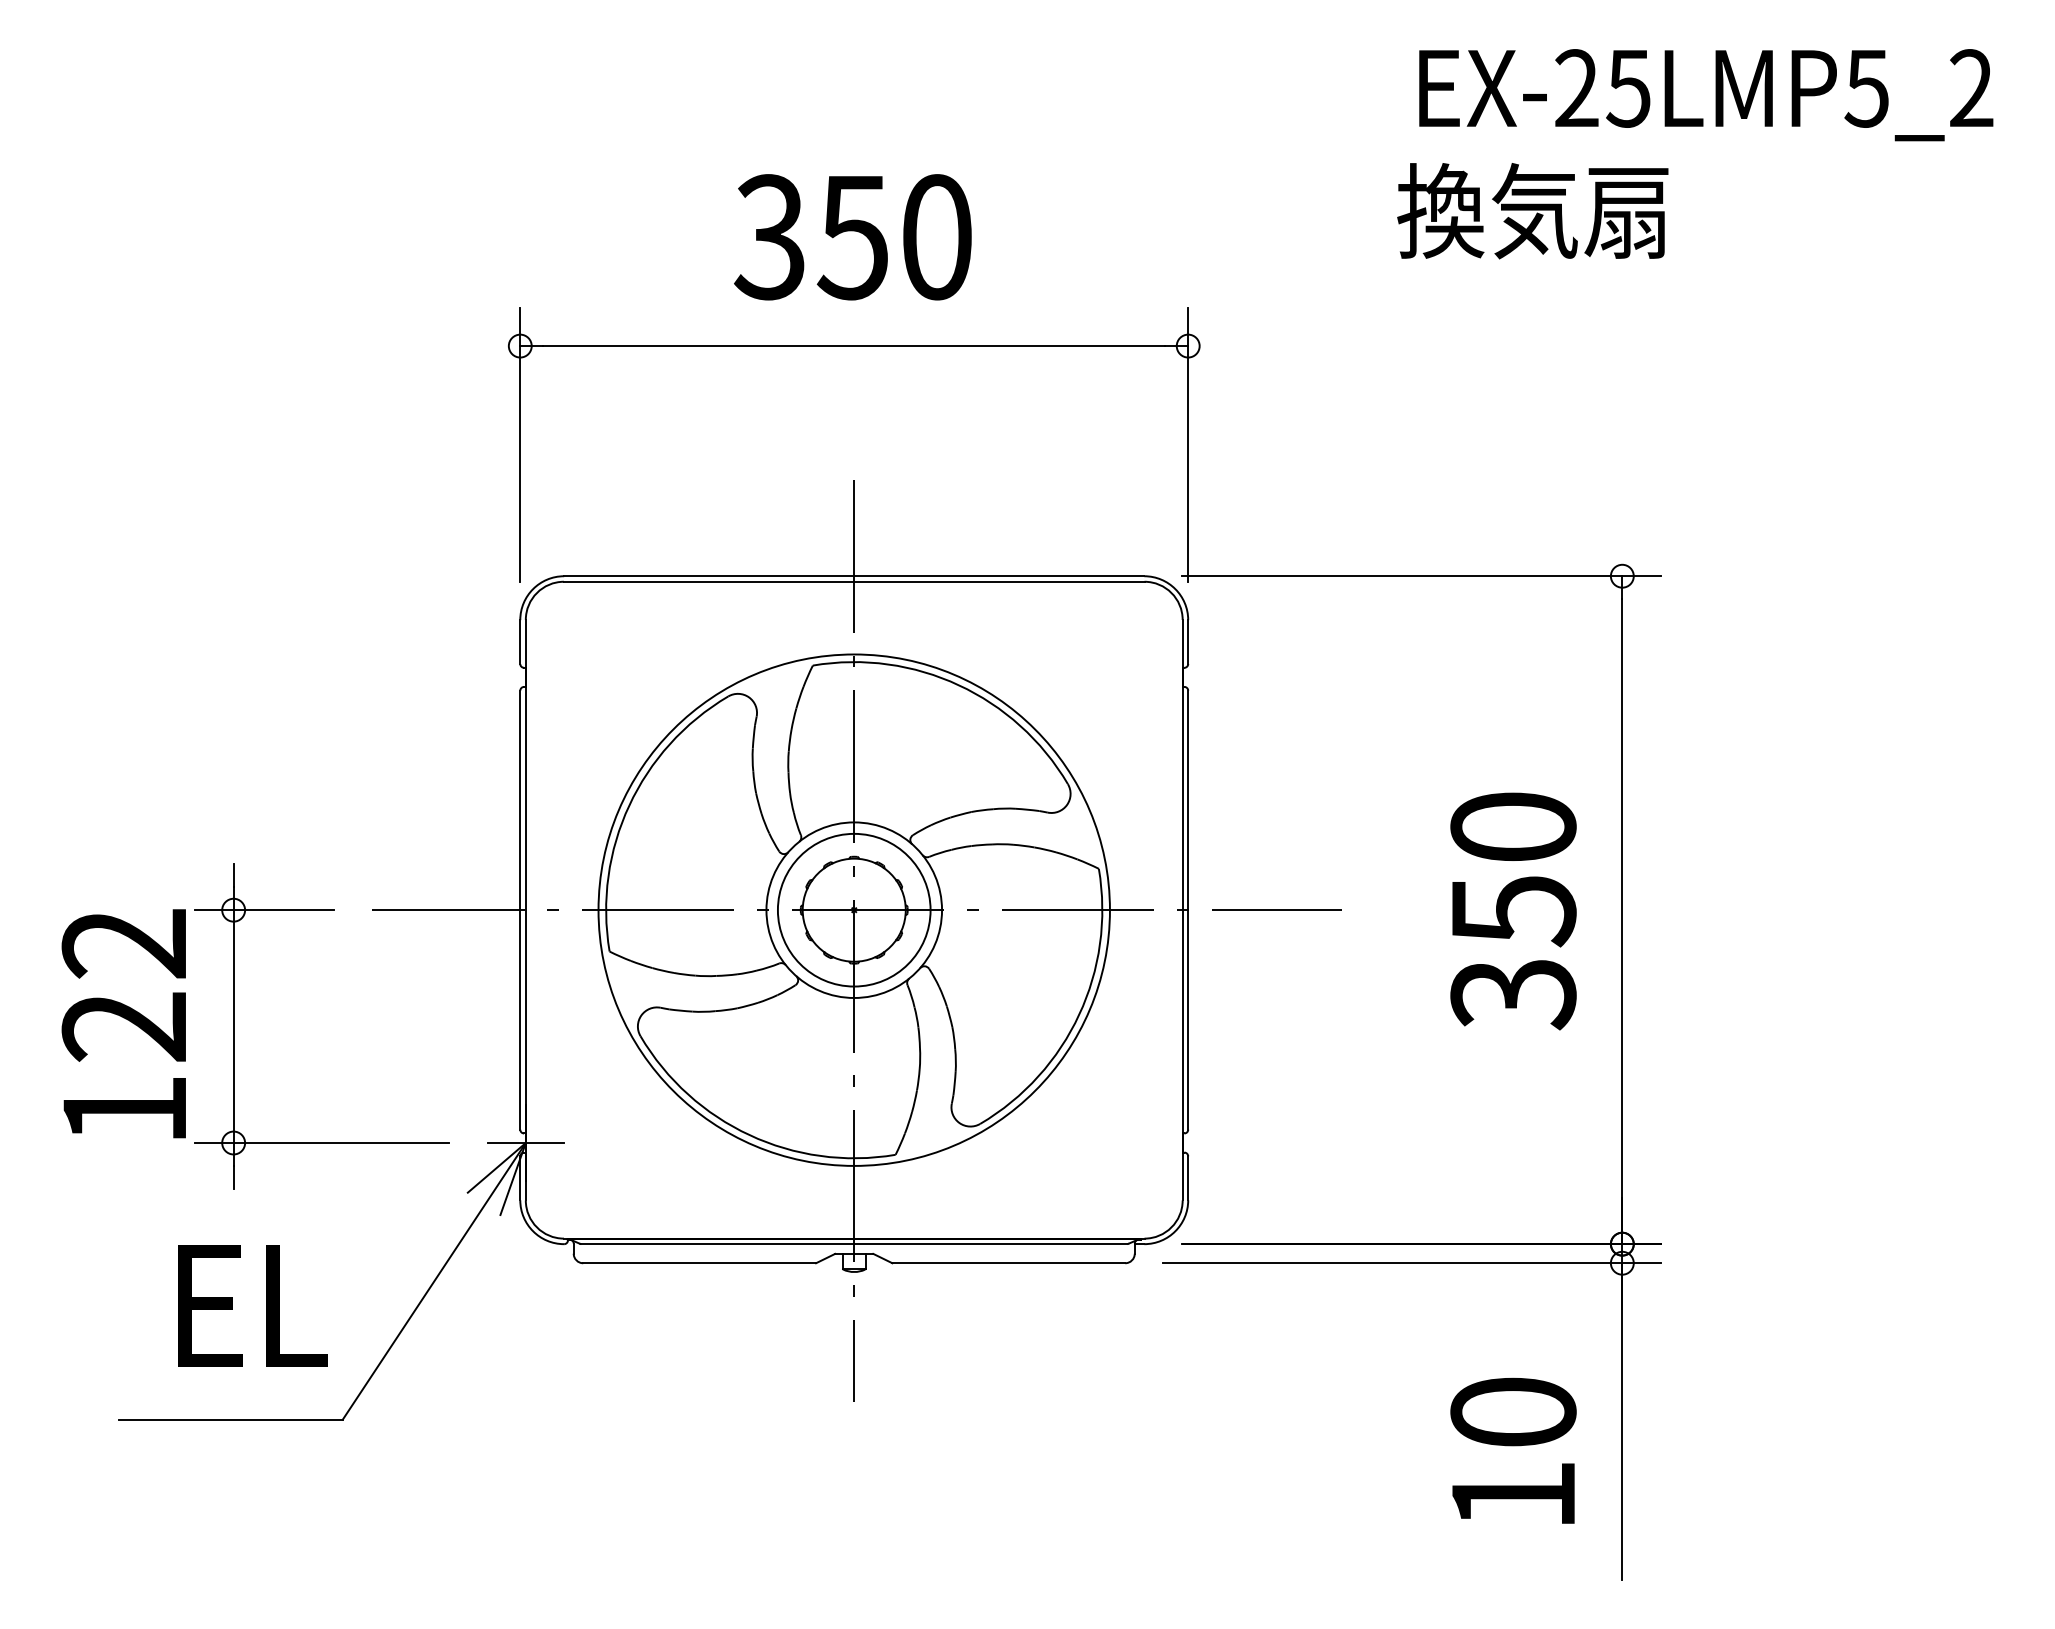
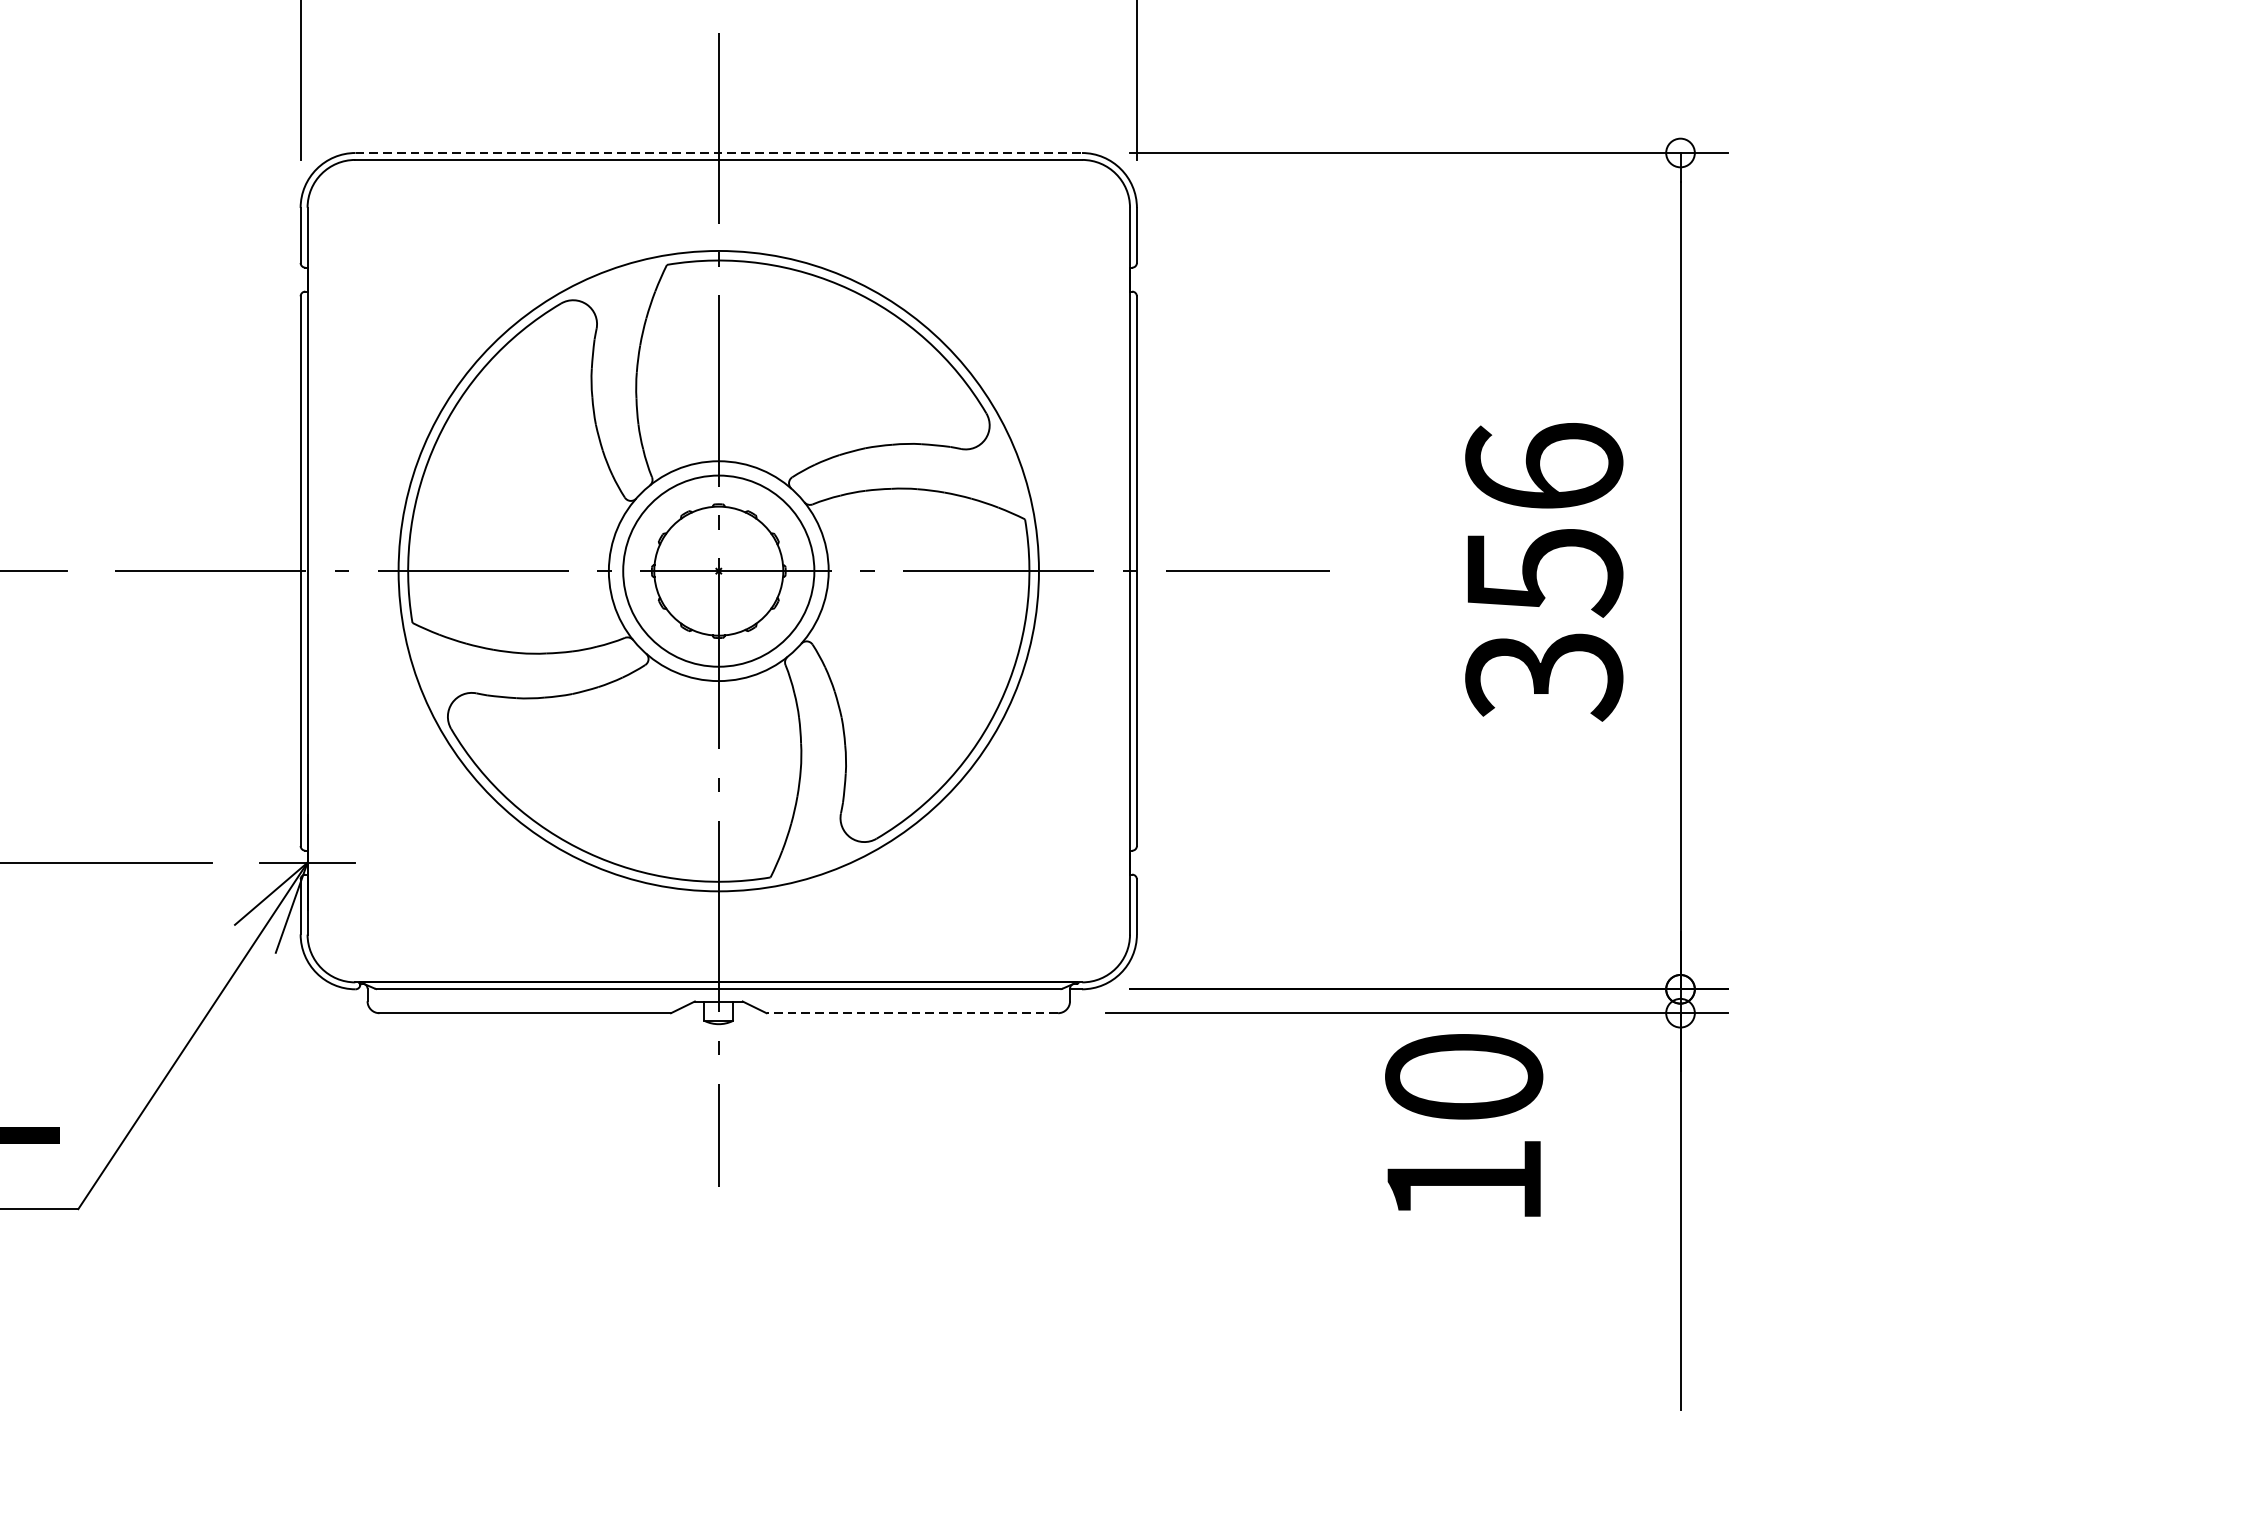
line: (854, 576) -> (719, 153), solid -> dashed
text: (1513, 825) -> (1544, 465), 350 -> 356
line: (1008, 1263) -> (911, 1013), solid -> dashed
text: (1513, 1450) -> (1464, 1124), moved

